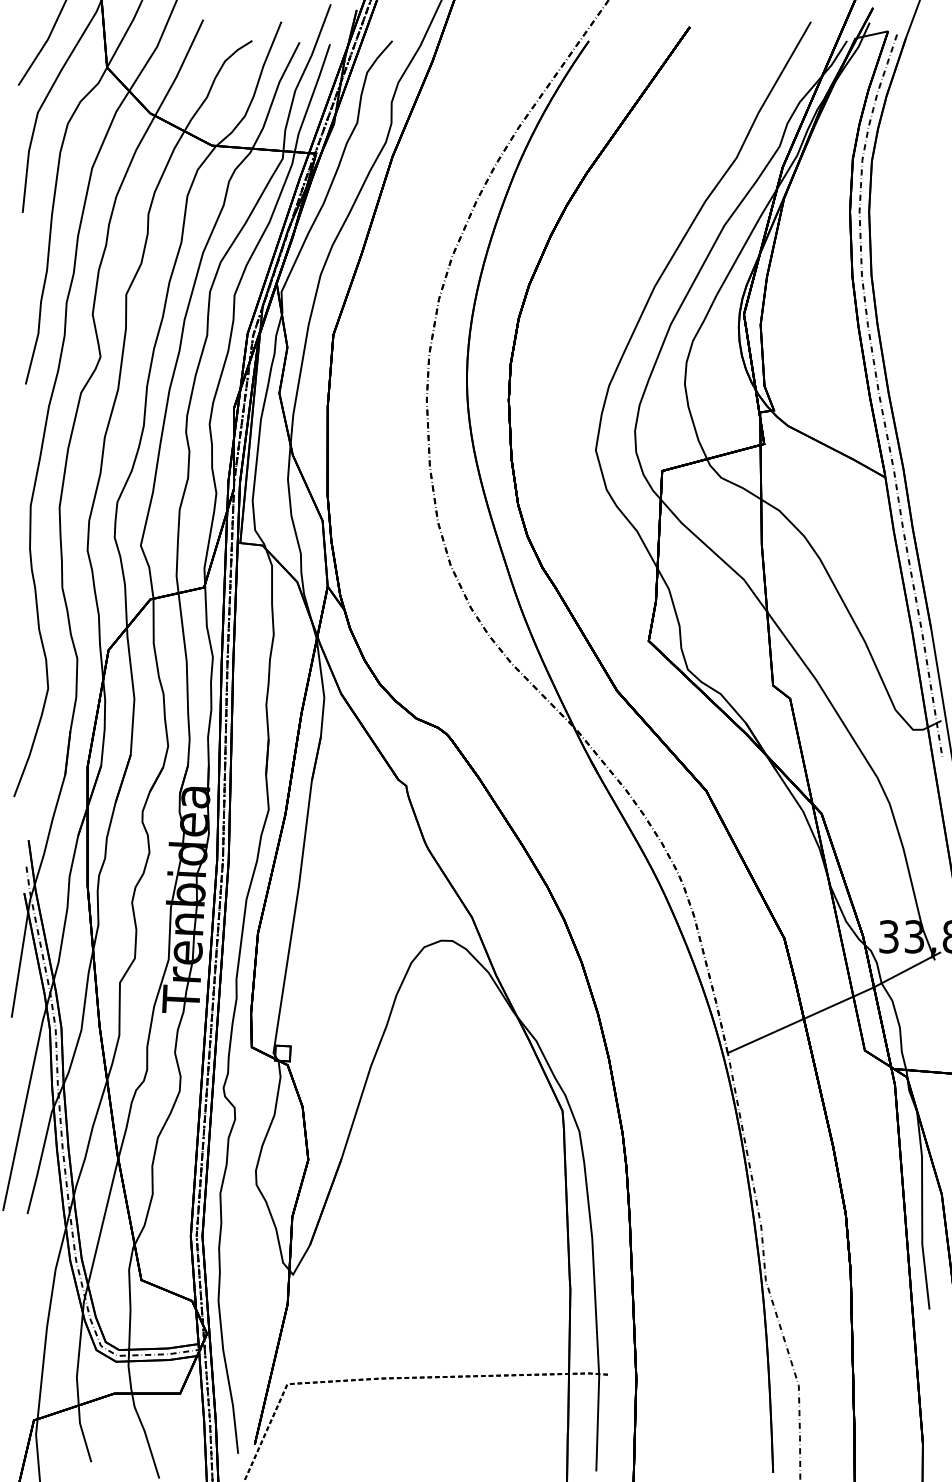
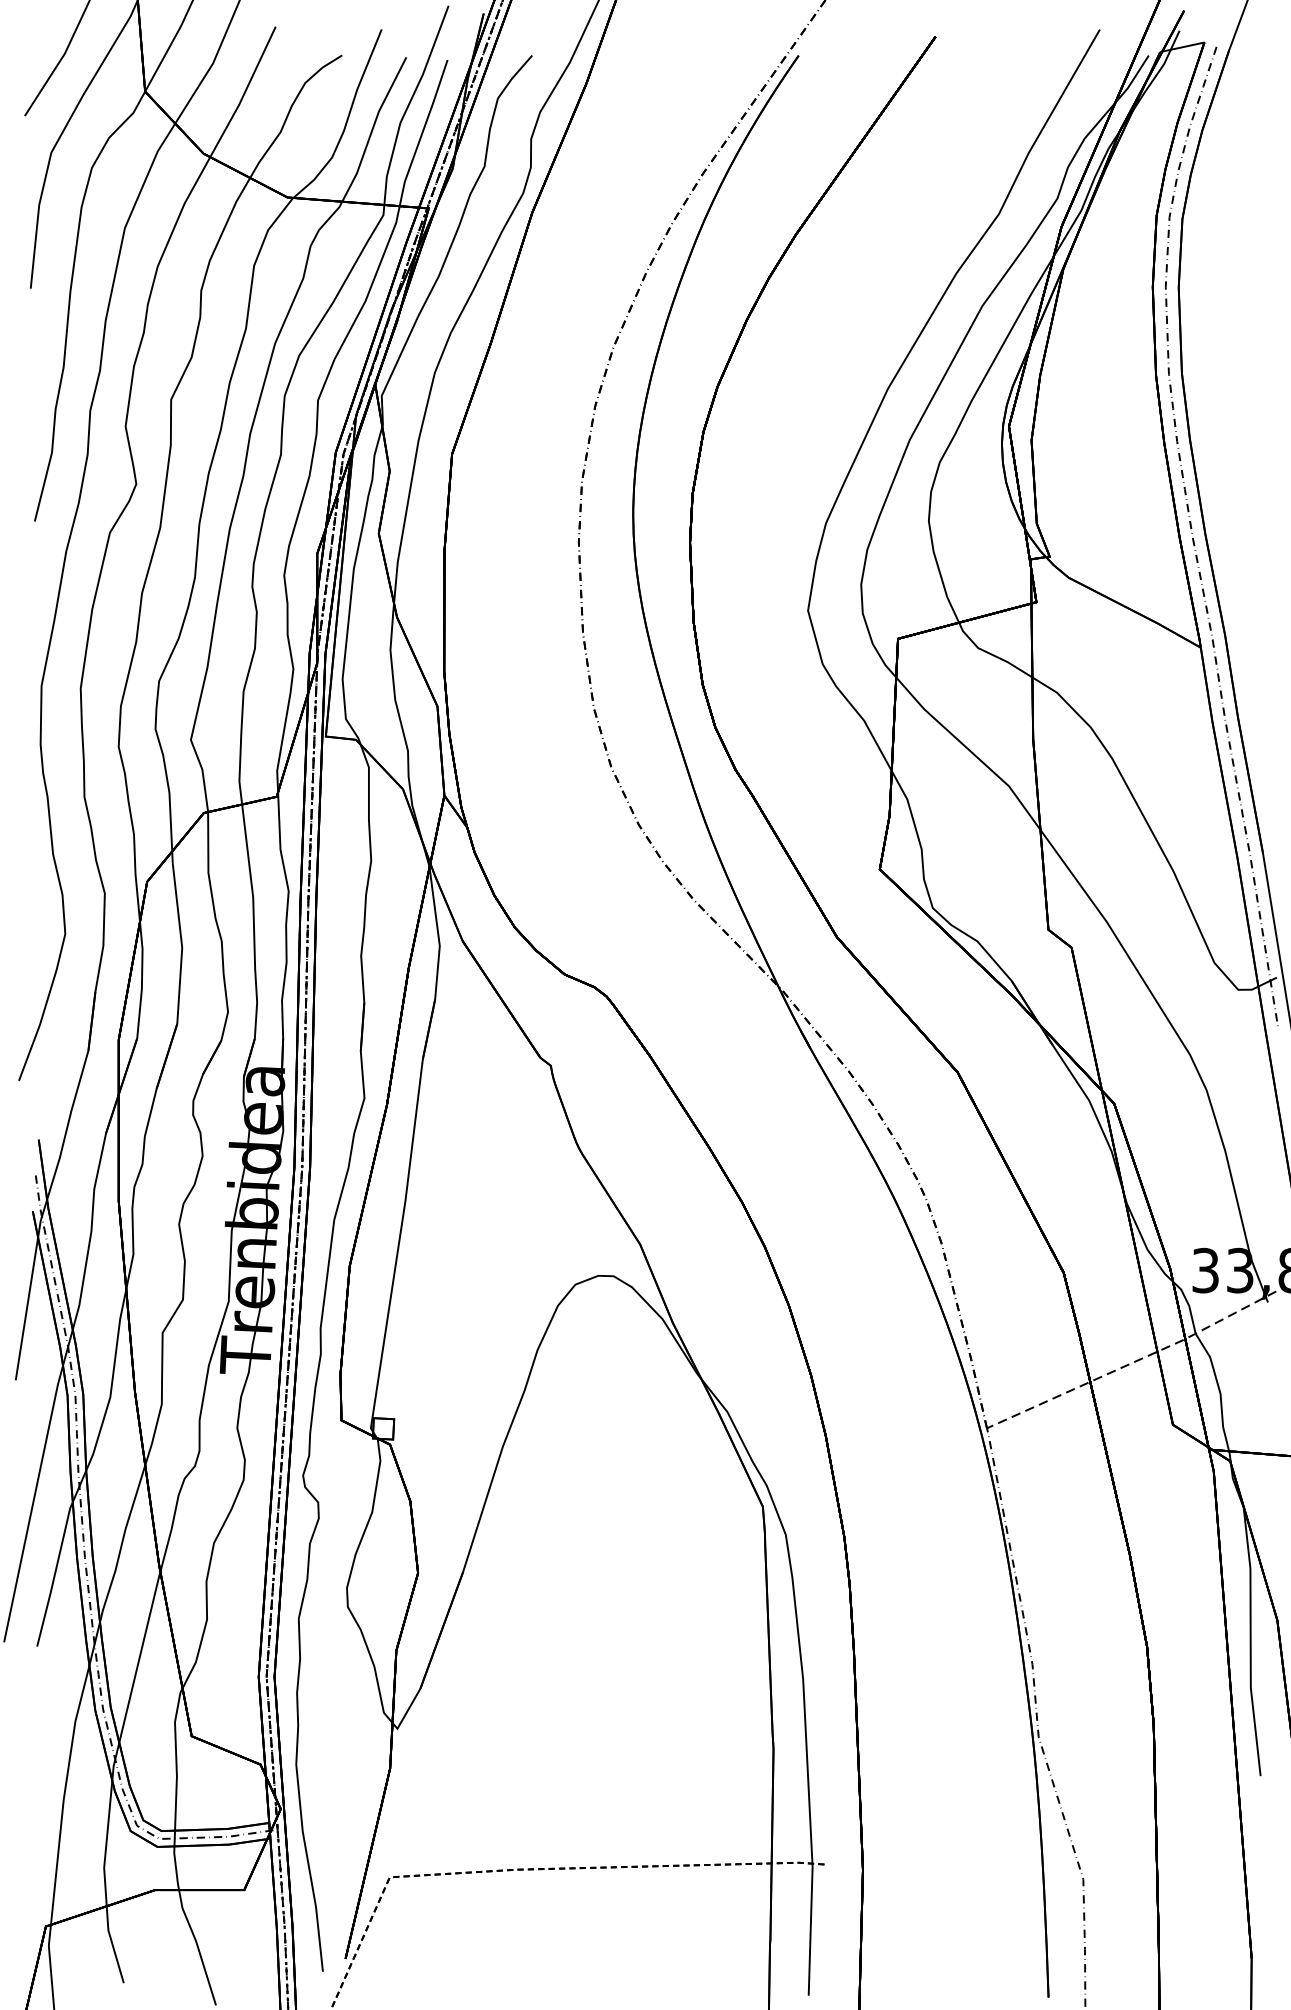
line: (835, 1004) -> (1133, 1362), solid -> dashed

